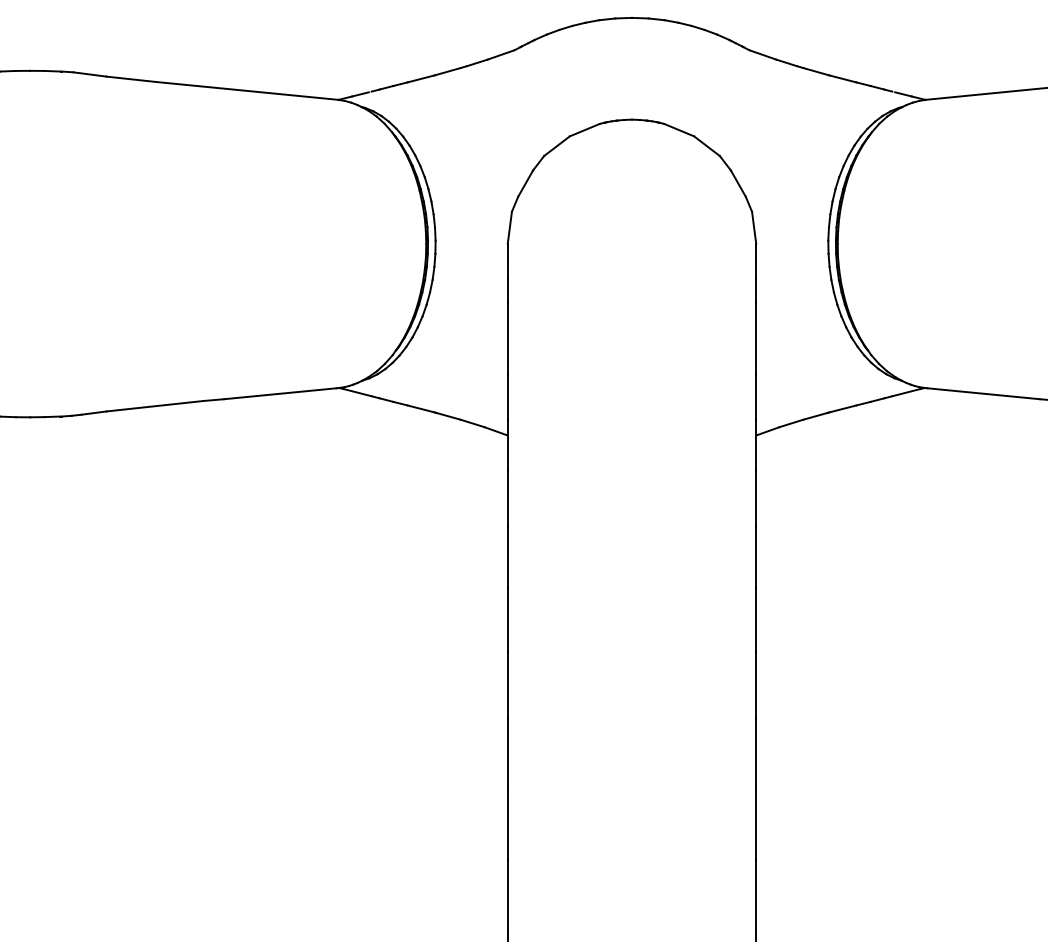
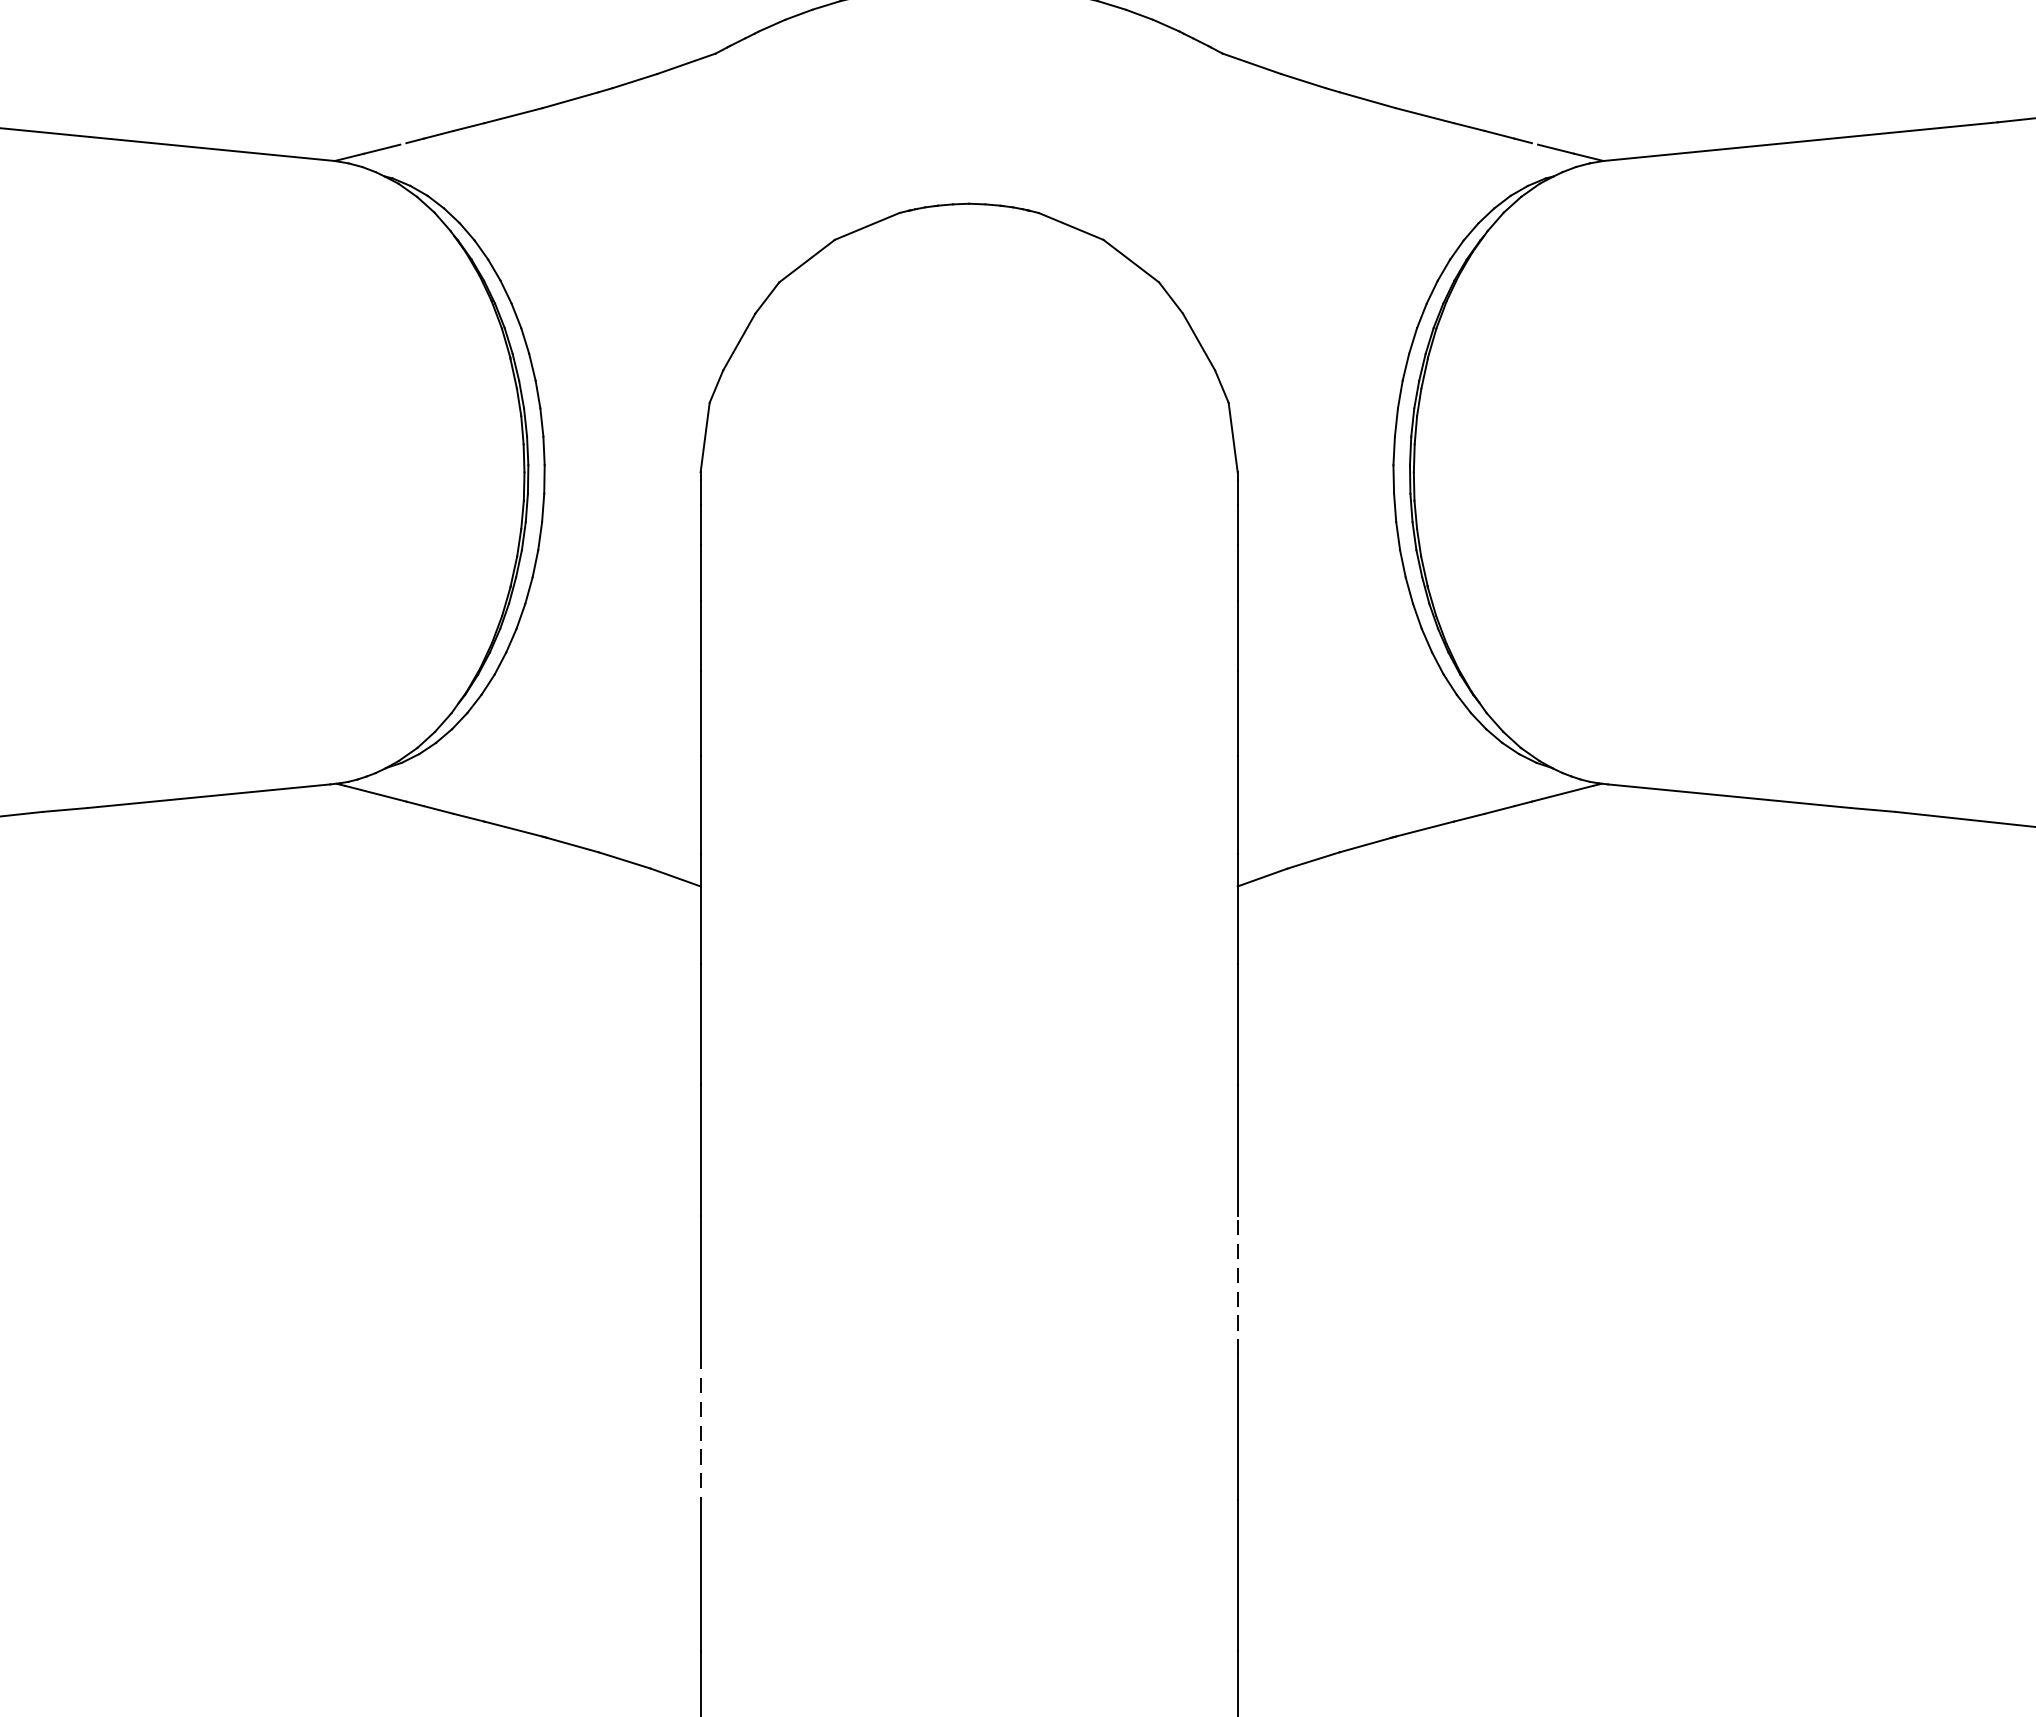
line: (756, 619) -> (1238, 1284), solid -> dashed
line: (507, 685) -> (700, 1426), solid -> dashed

